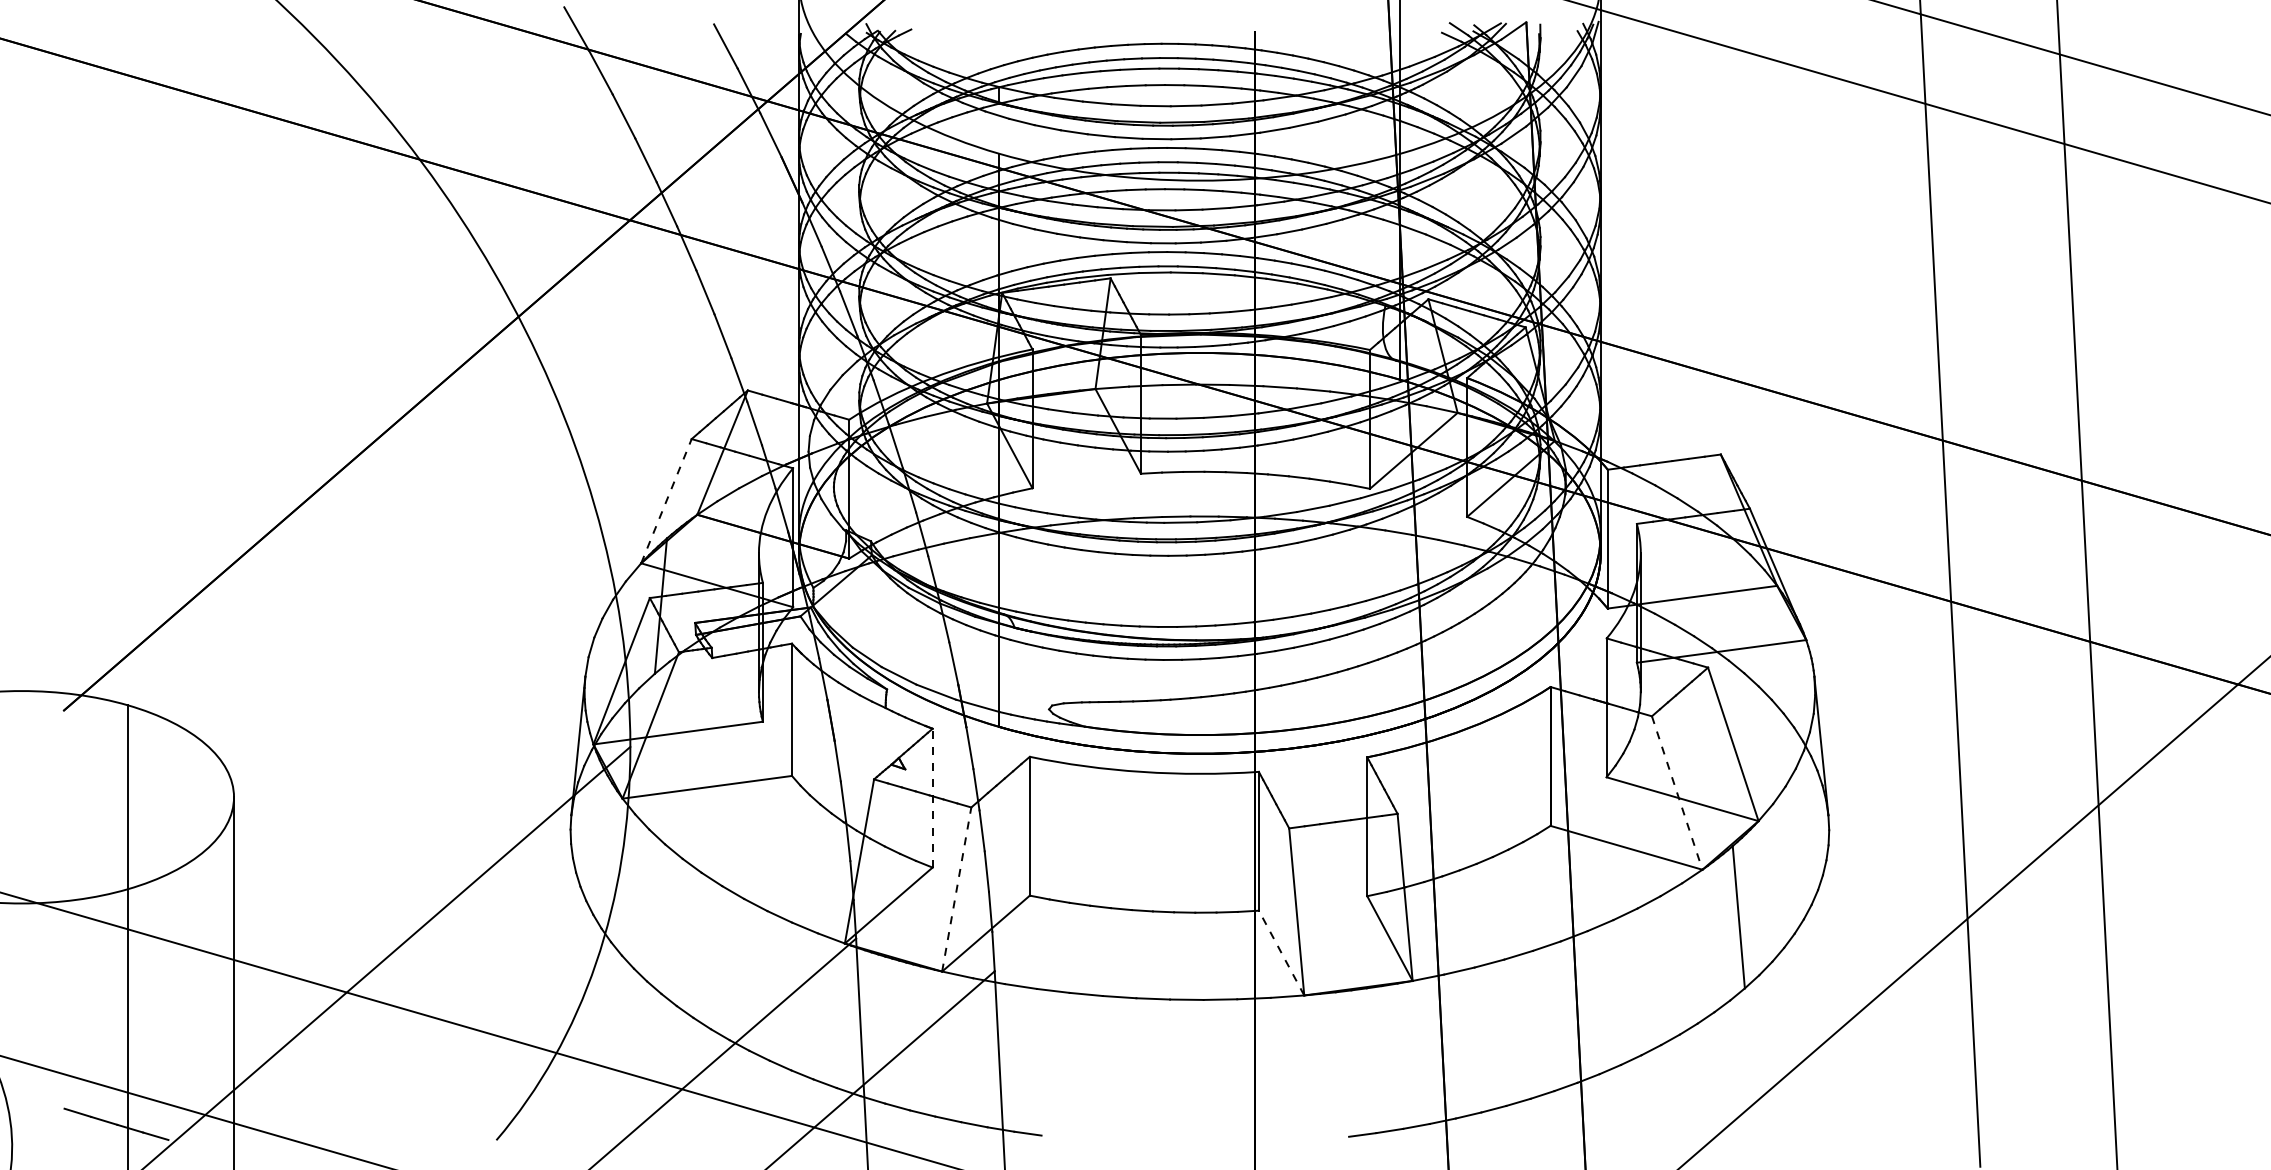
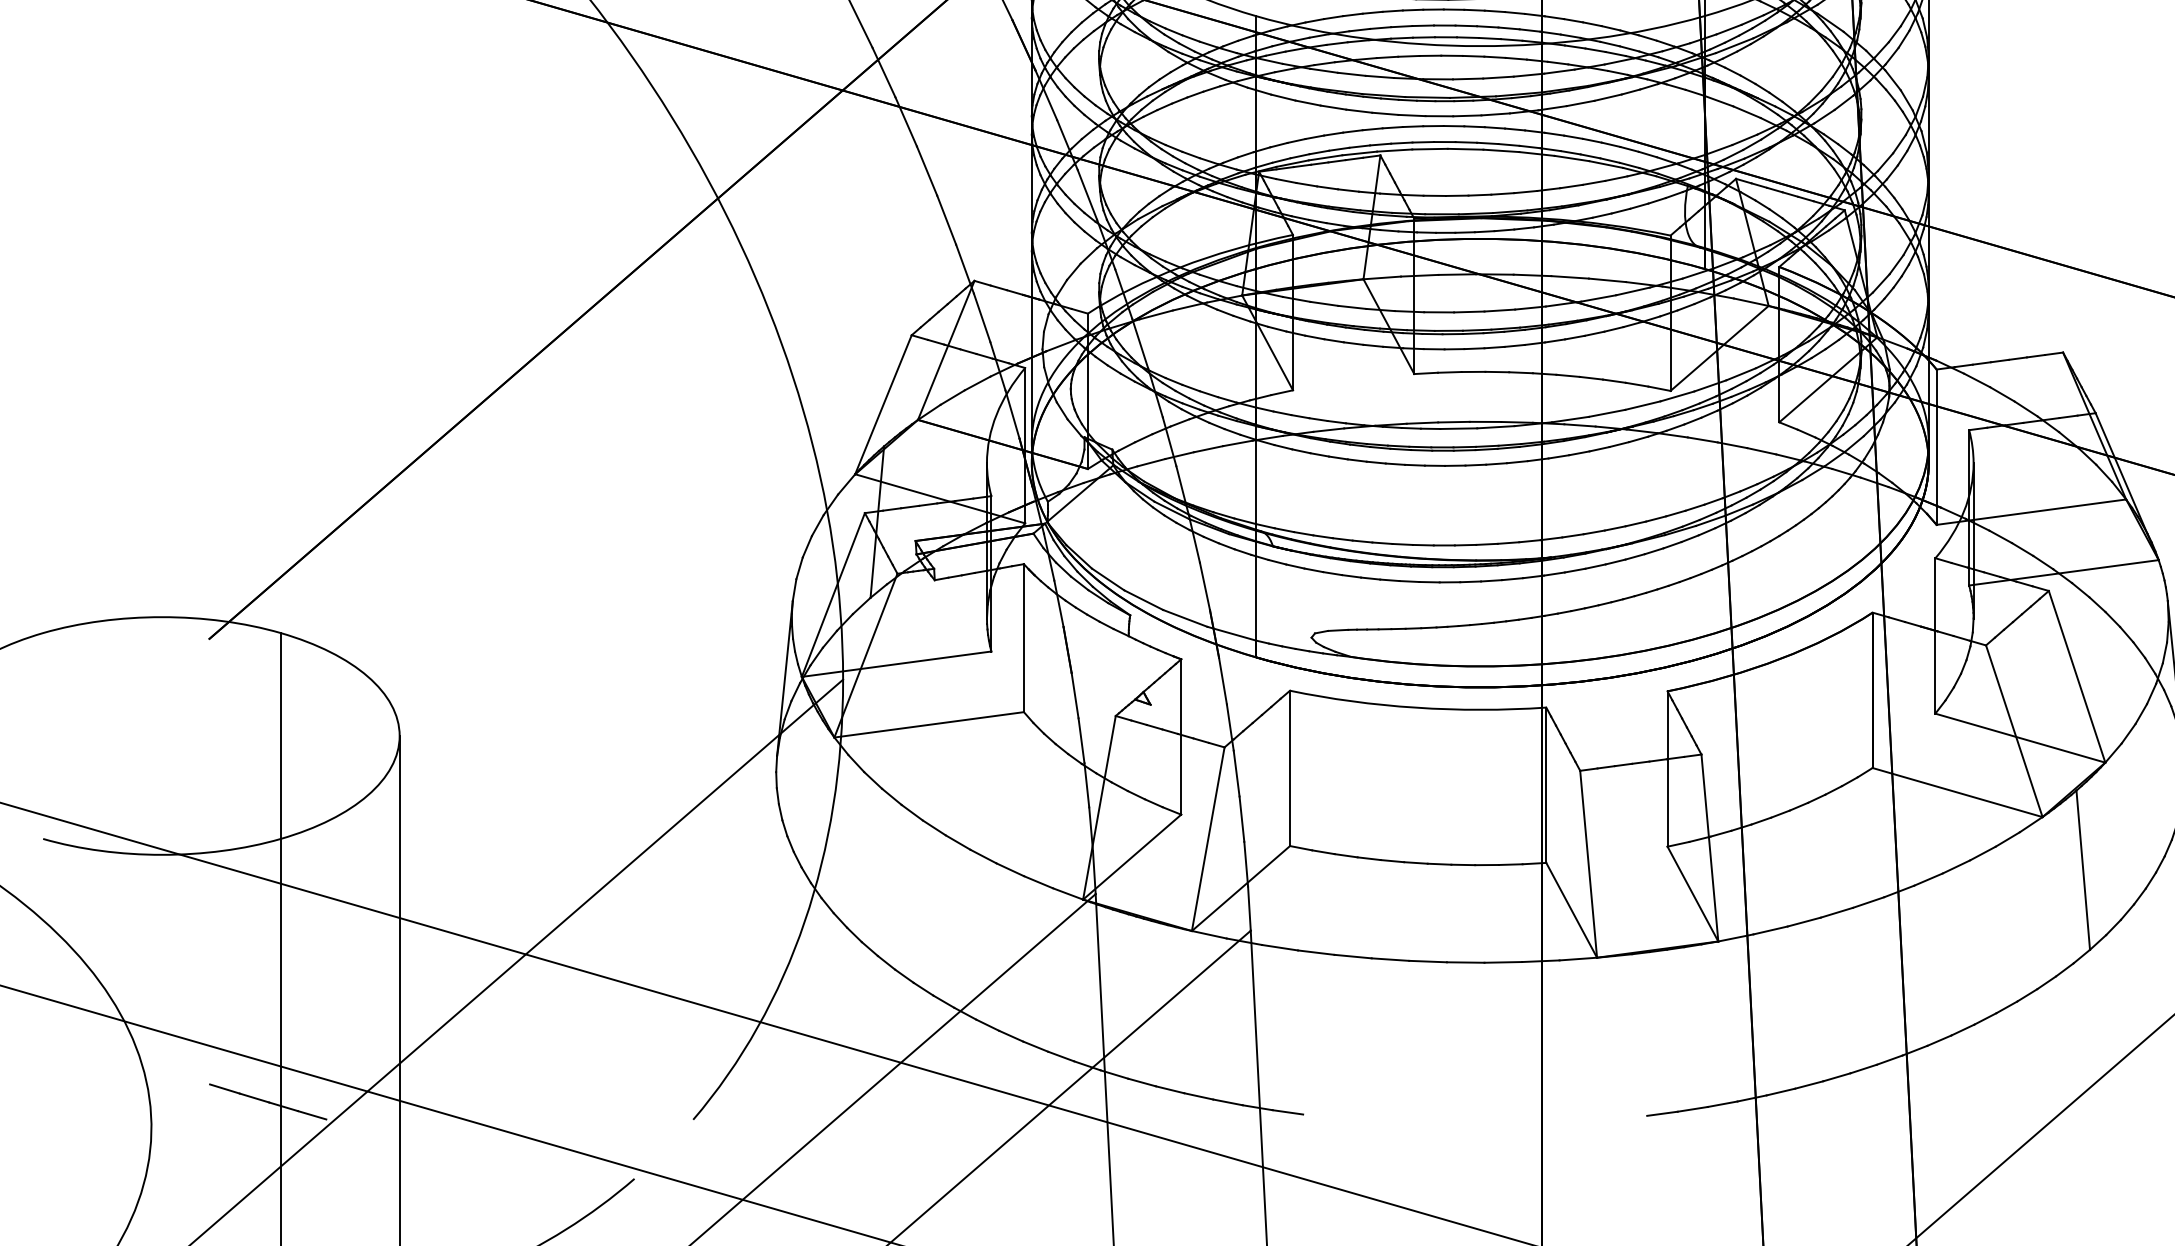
line: (666, 500) -> (883, 403), dashed -> solid
line: (1677, 793) -> (2014, 731), dashed -> solid
line: (932, 797) -> (1181, 736), dashed -> solid
line: (956, 889) -> (1207, 839), dashed -> solid
line: (1281, 952) -> (1571, 909), dashed -> solid

